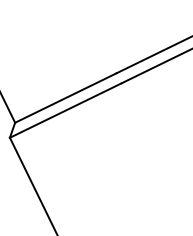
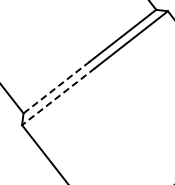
line: (65, 97) -> (56, 87), solid -> dashed
line: (65, 111) -> (58, 97), solid -> dashed

